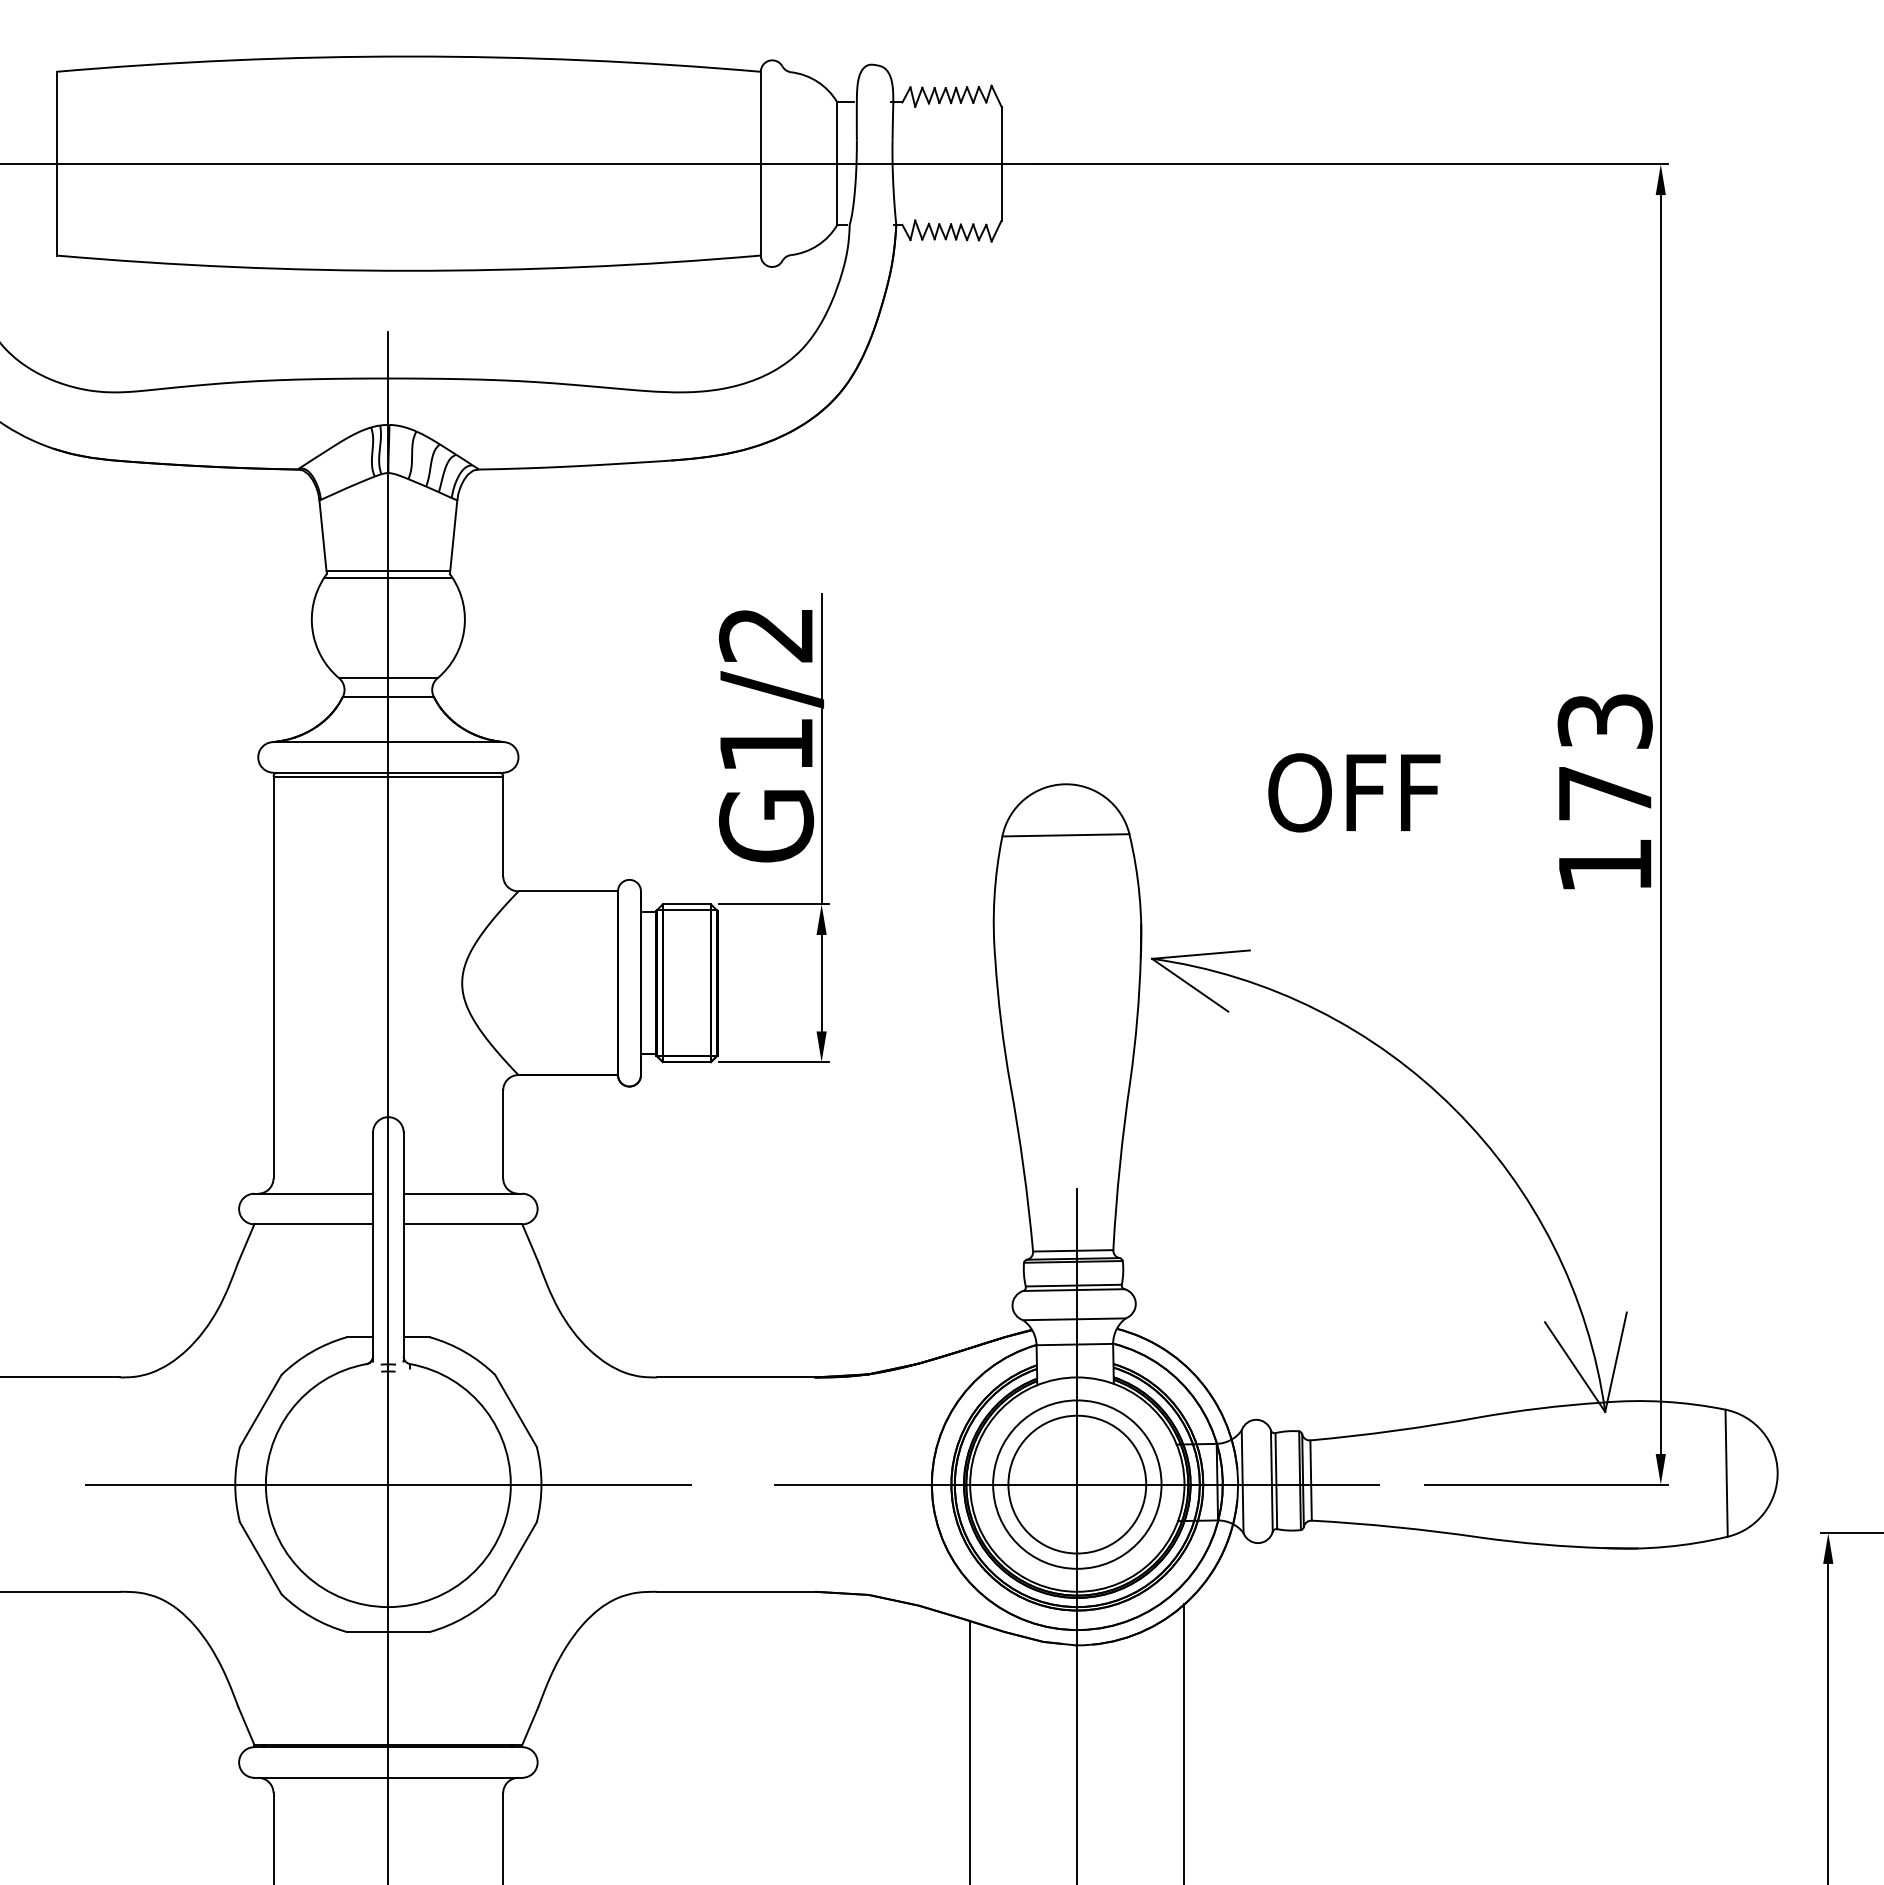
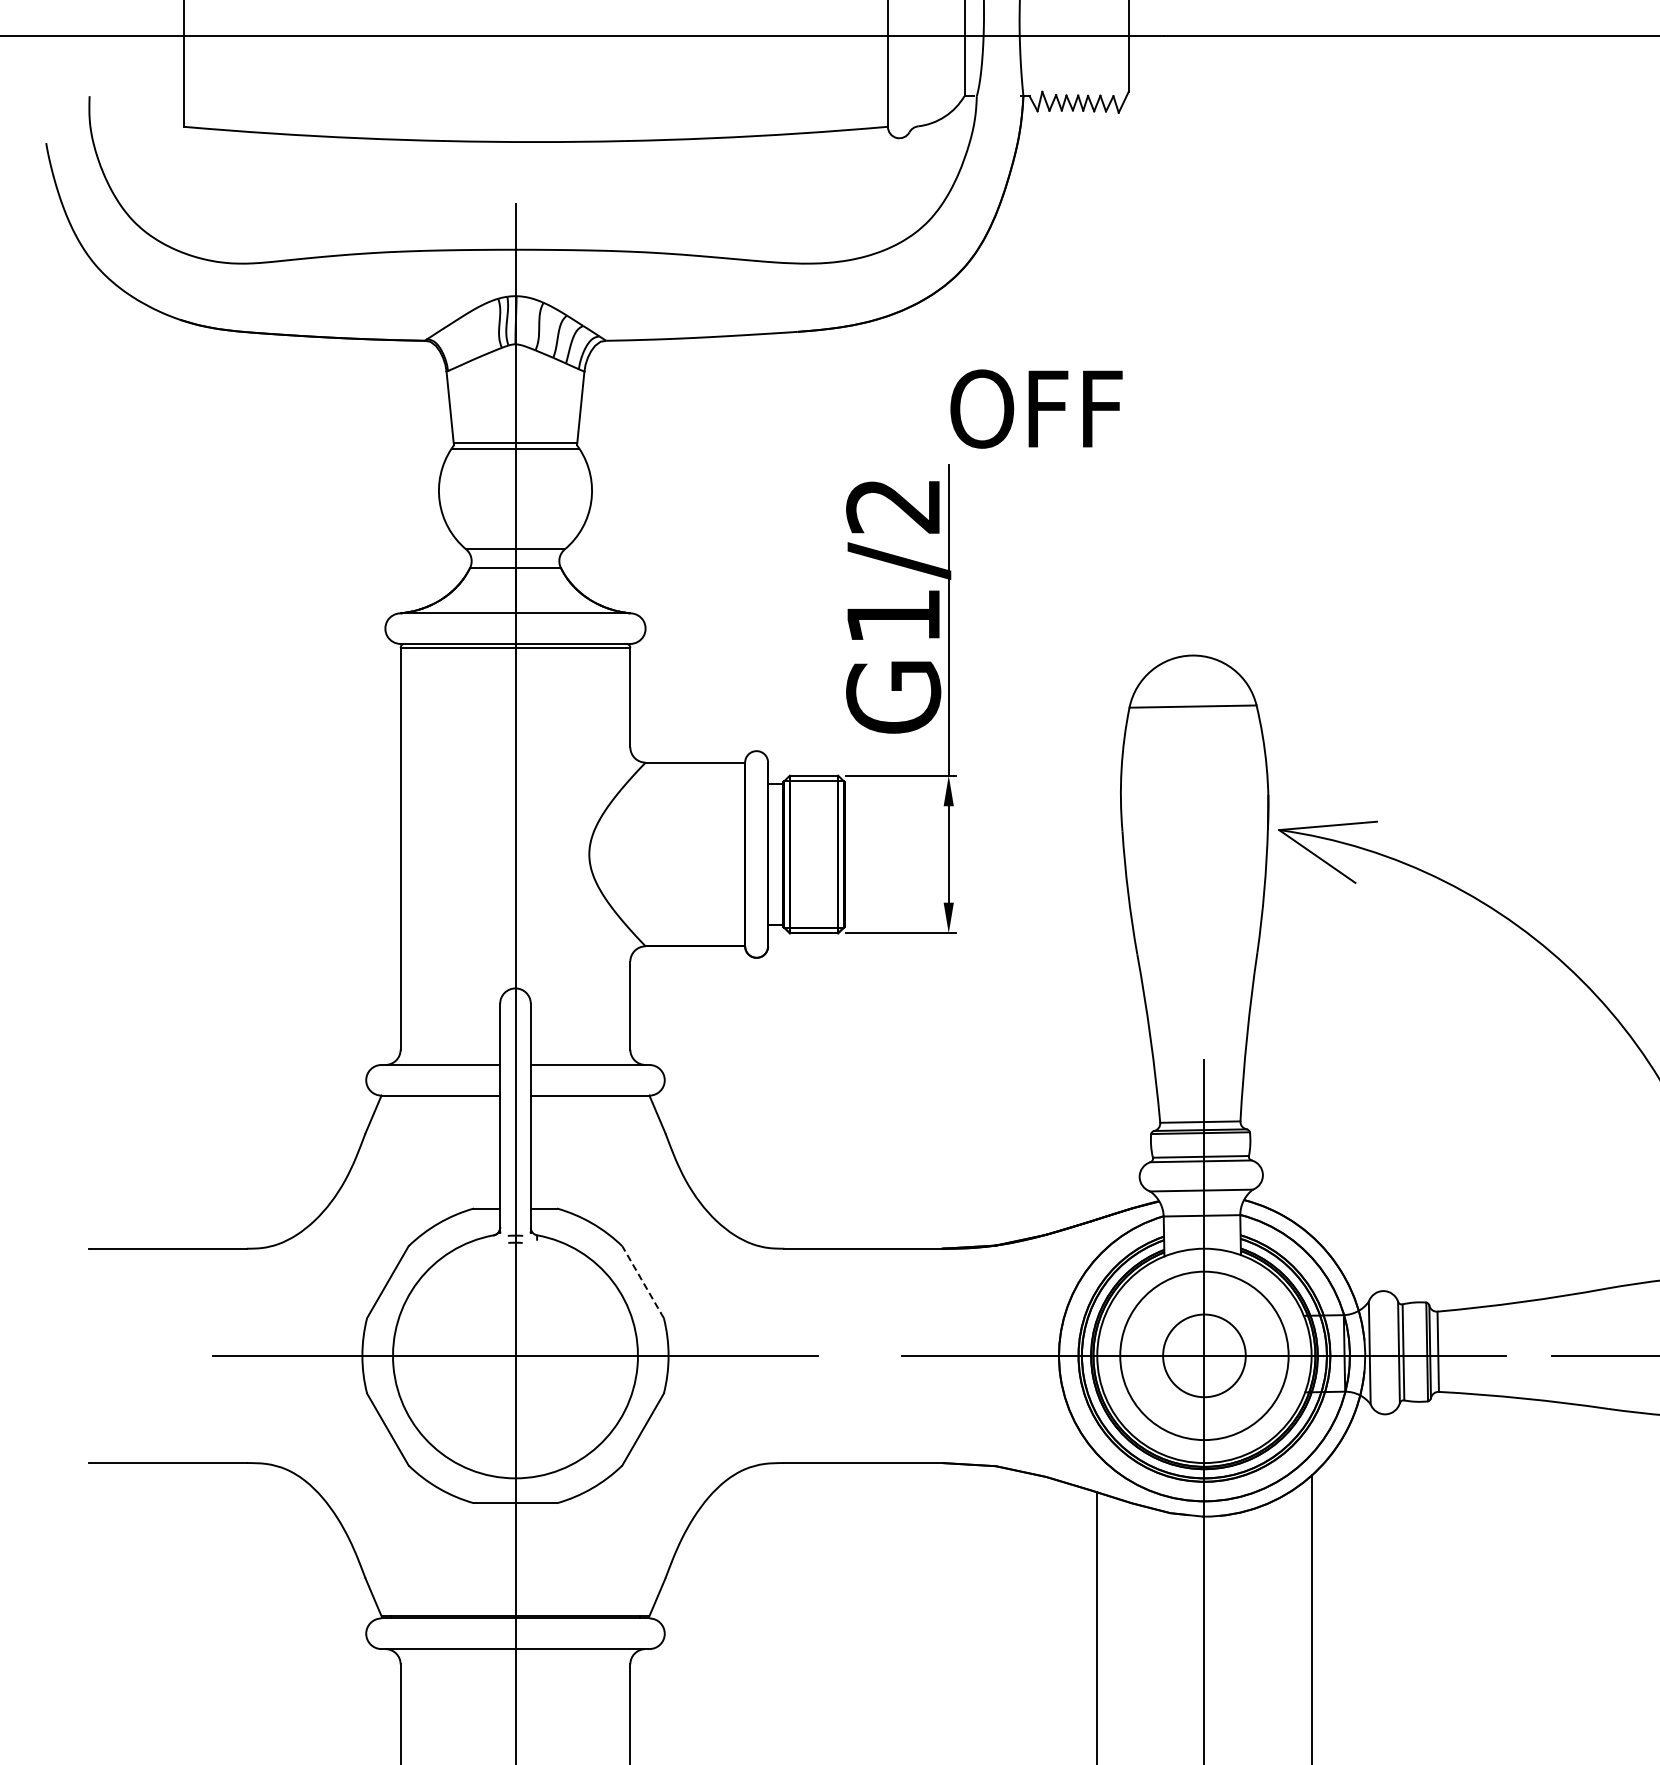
text: (1354, 792) -> (1036, 408), moved
line: (515, 1410) -> (642, 1281), solid -> dashed
circle: (1077, 1484) -> (1204, 1355), size x0.6

